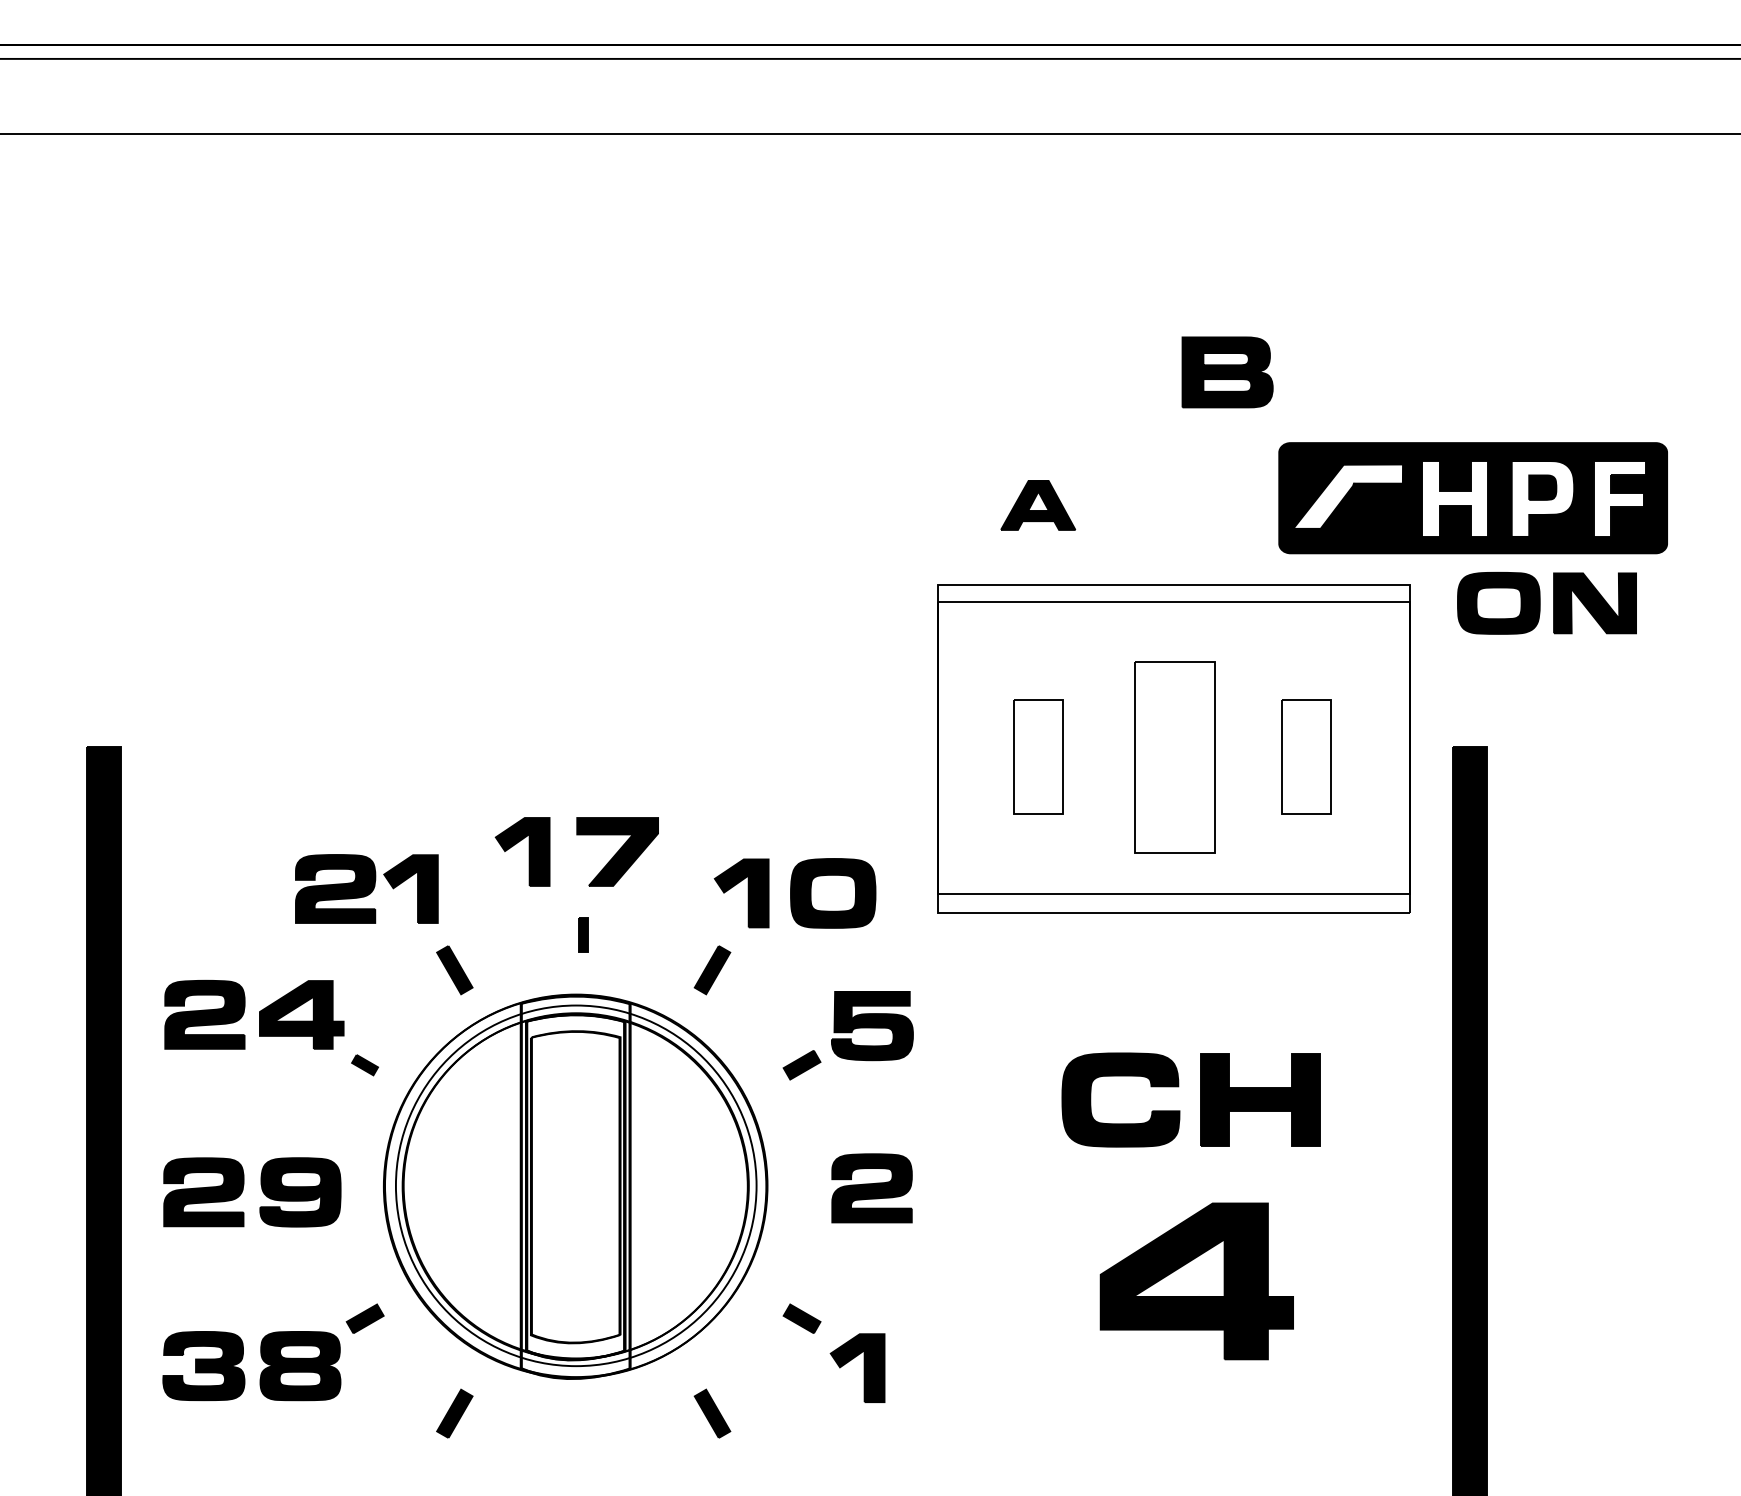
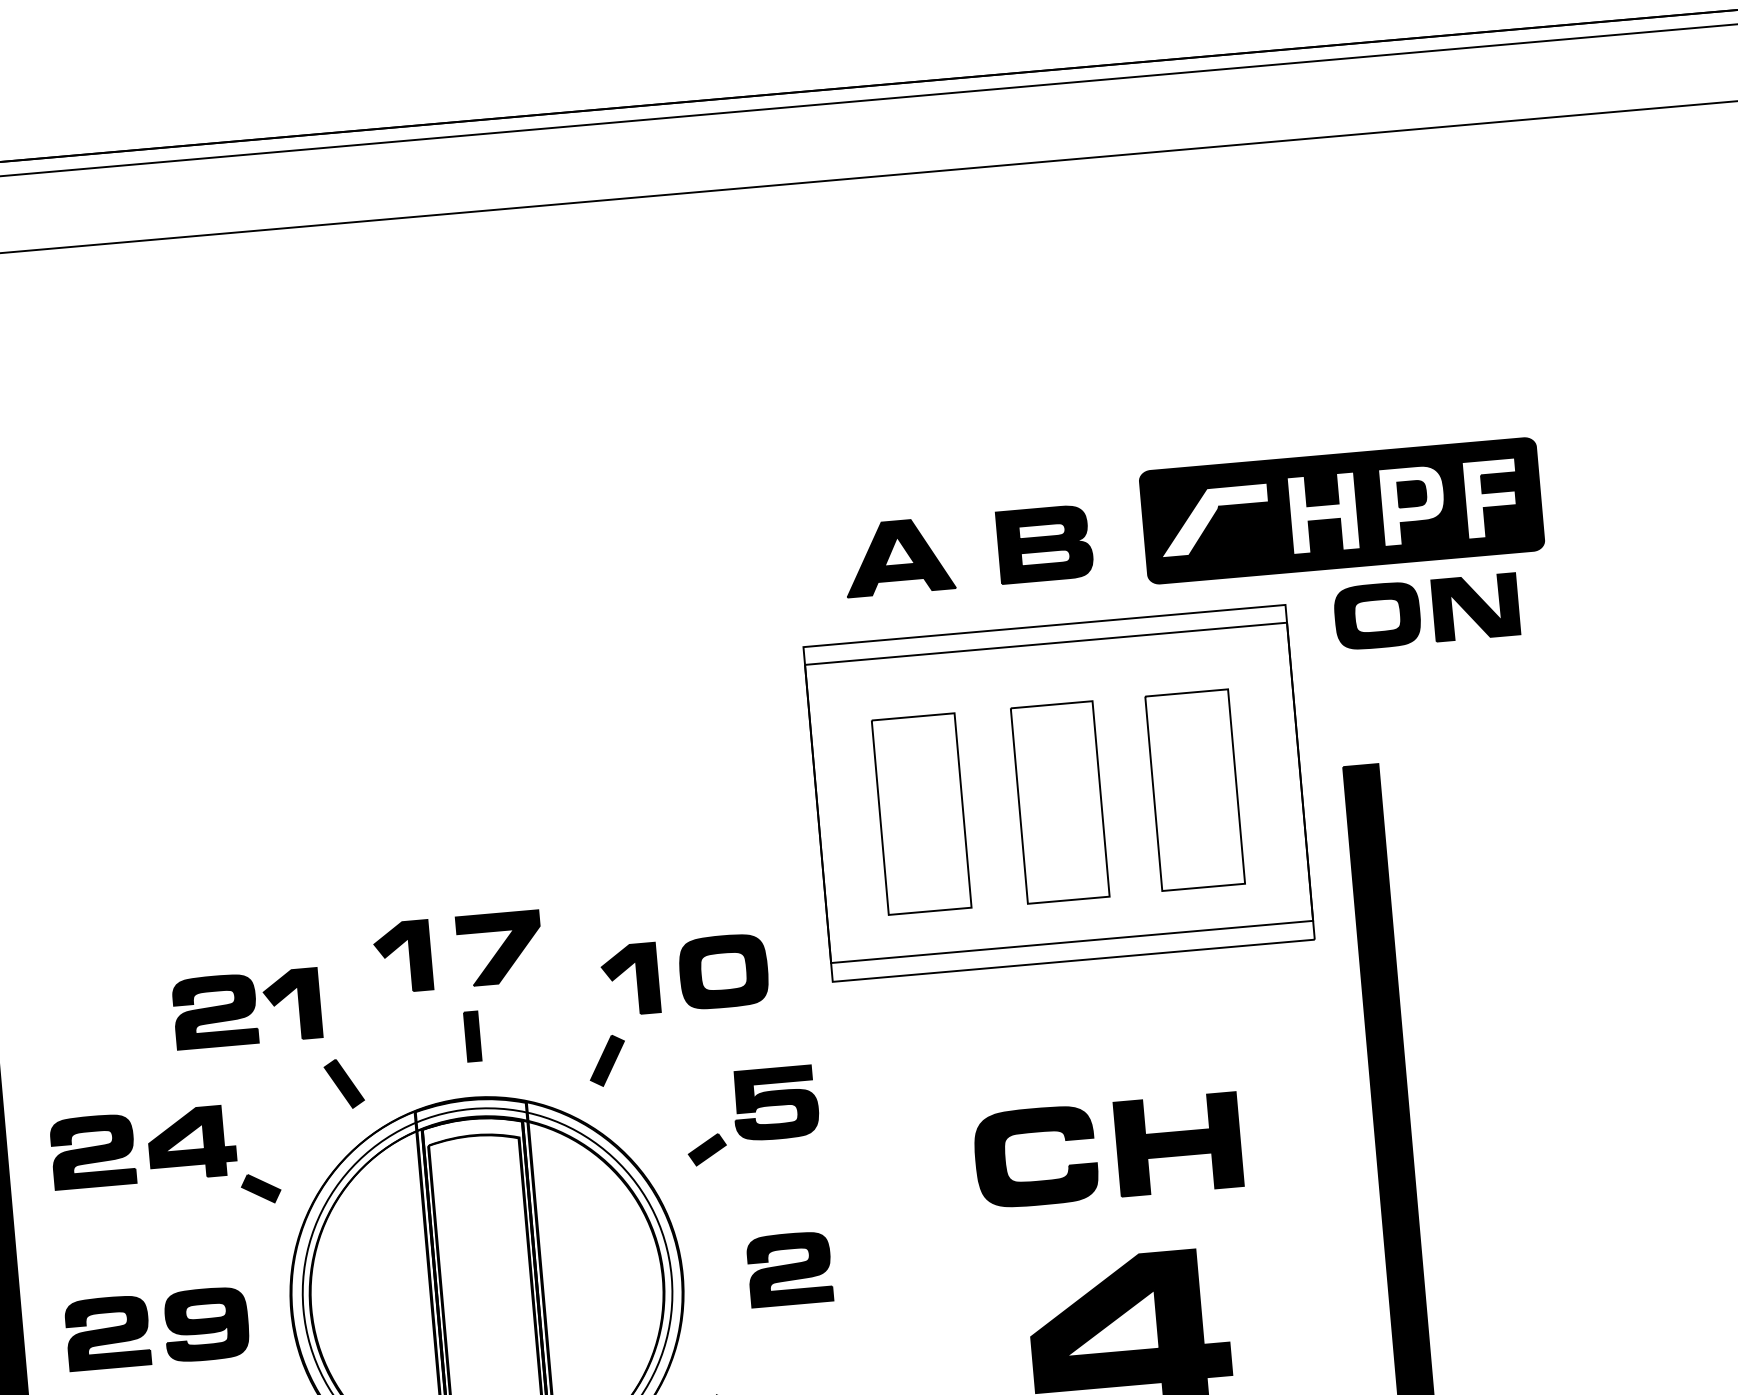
part: (1227, 372) -> (1044, 544), moved
part: (1037, 505) -> (897, 557), size x1.43
part: (1038, 756) -> (921, 813), size x1.67
part: (1306, 756) -> (1194, 789), size x1.67
part: (583, 934) -> (472, 1035), size x1.43
part: (364, 1065) -> (260, 1189), size x1.43

